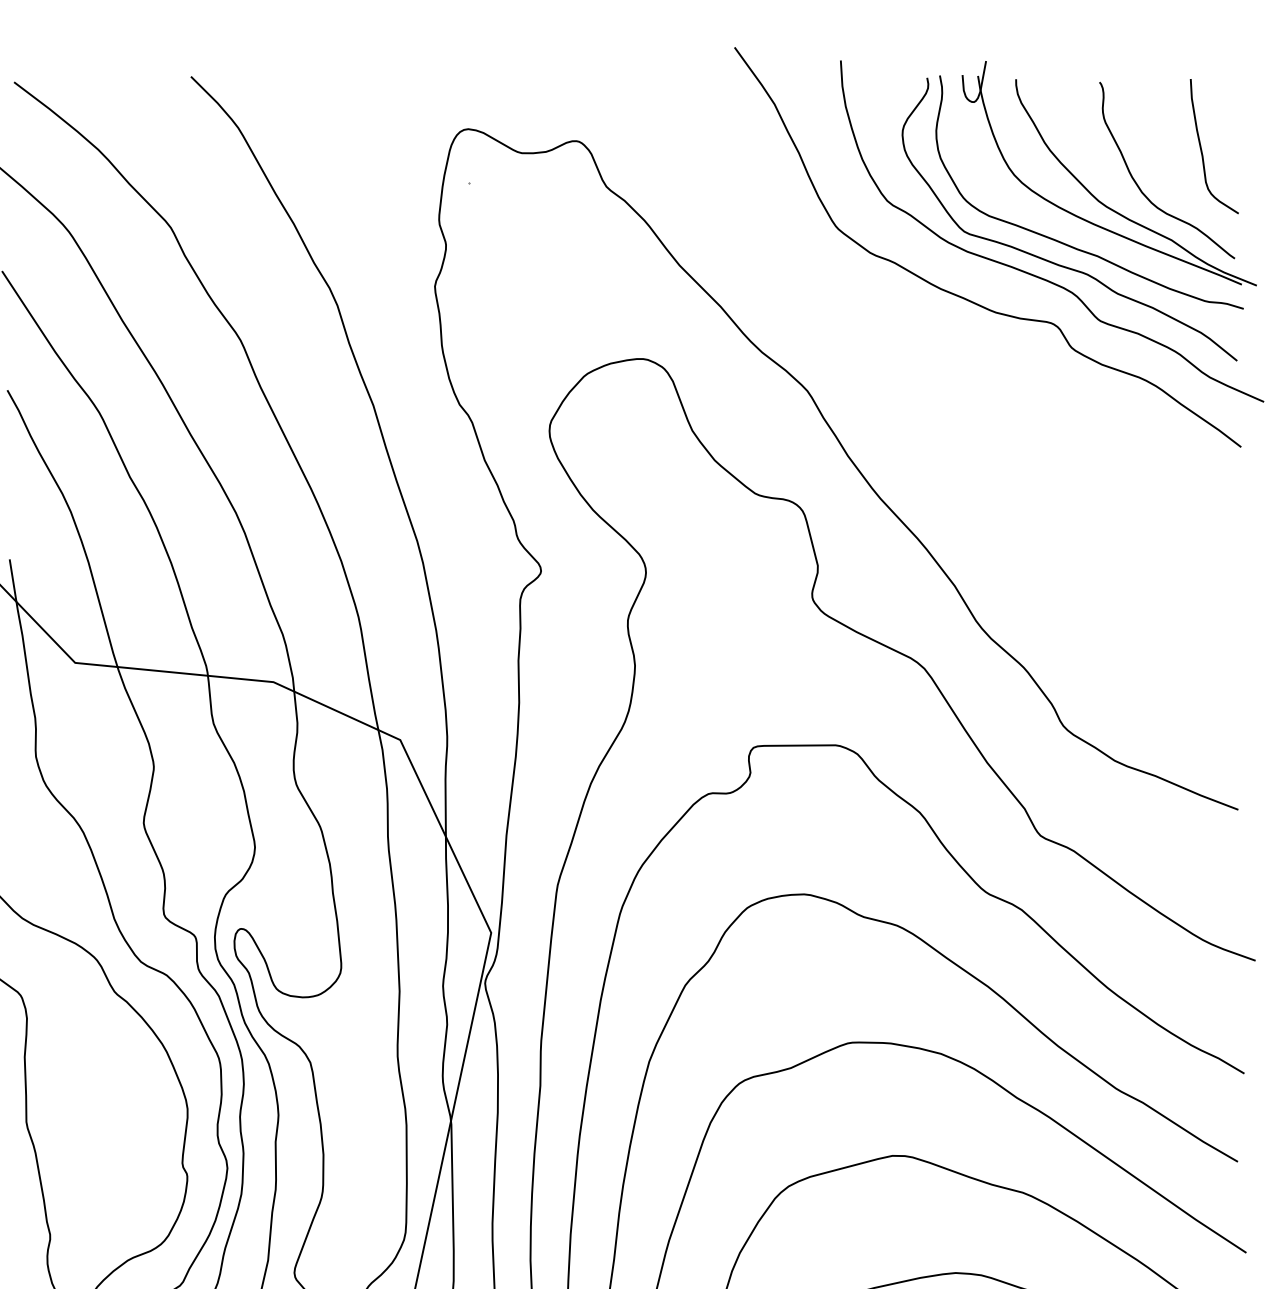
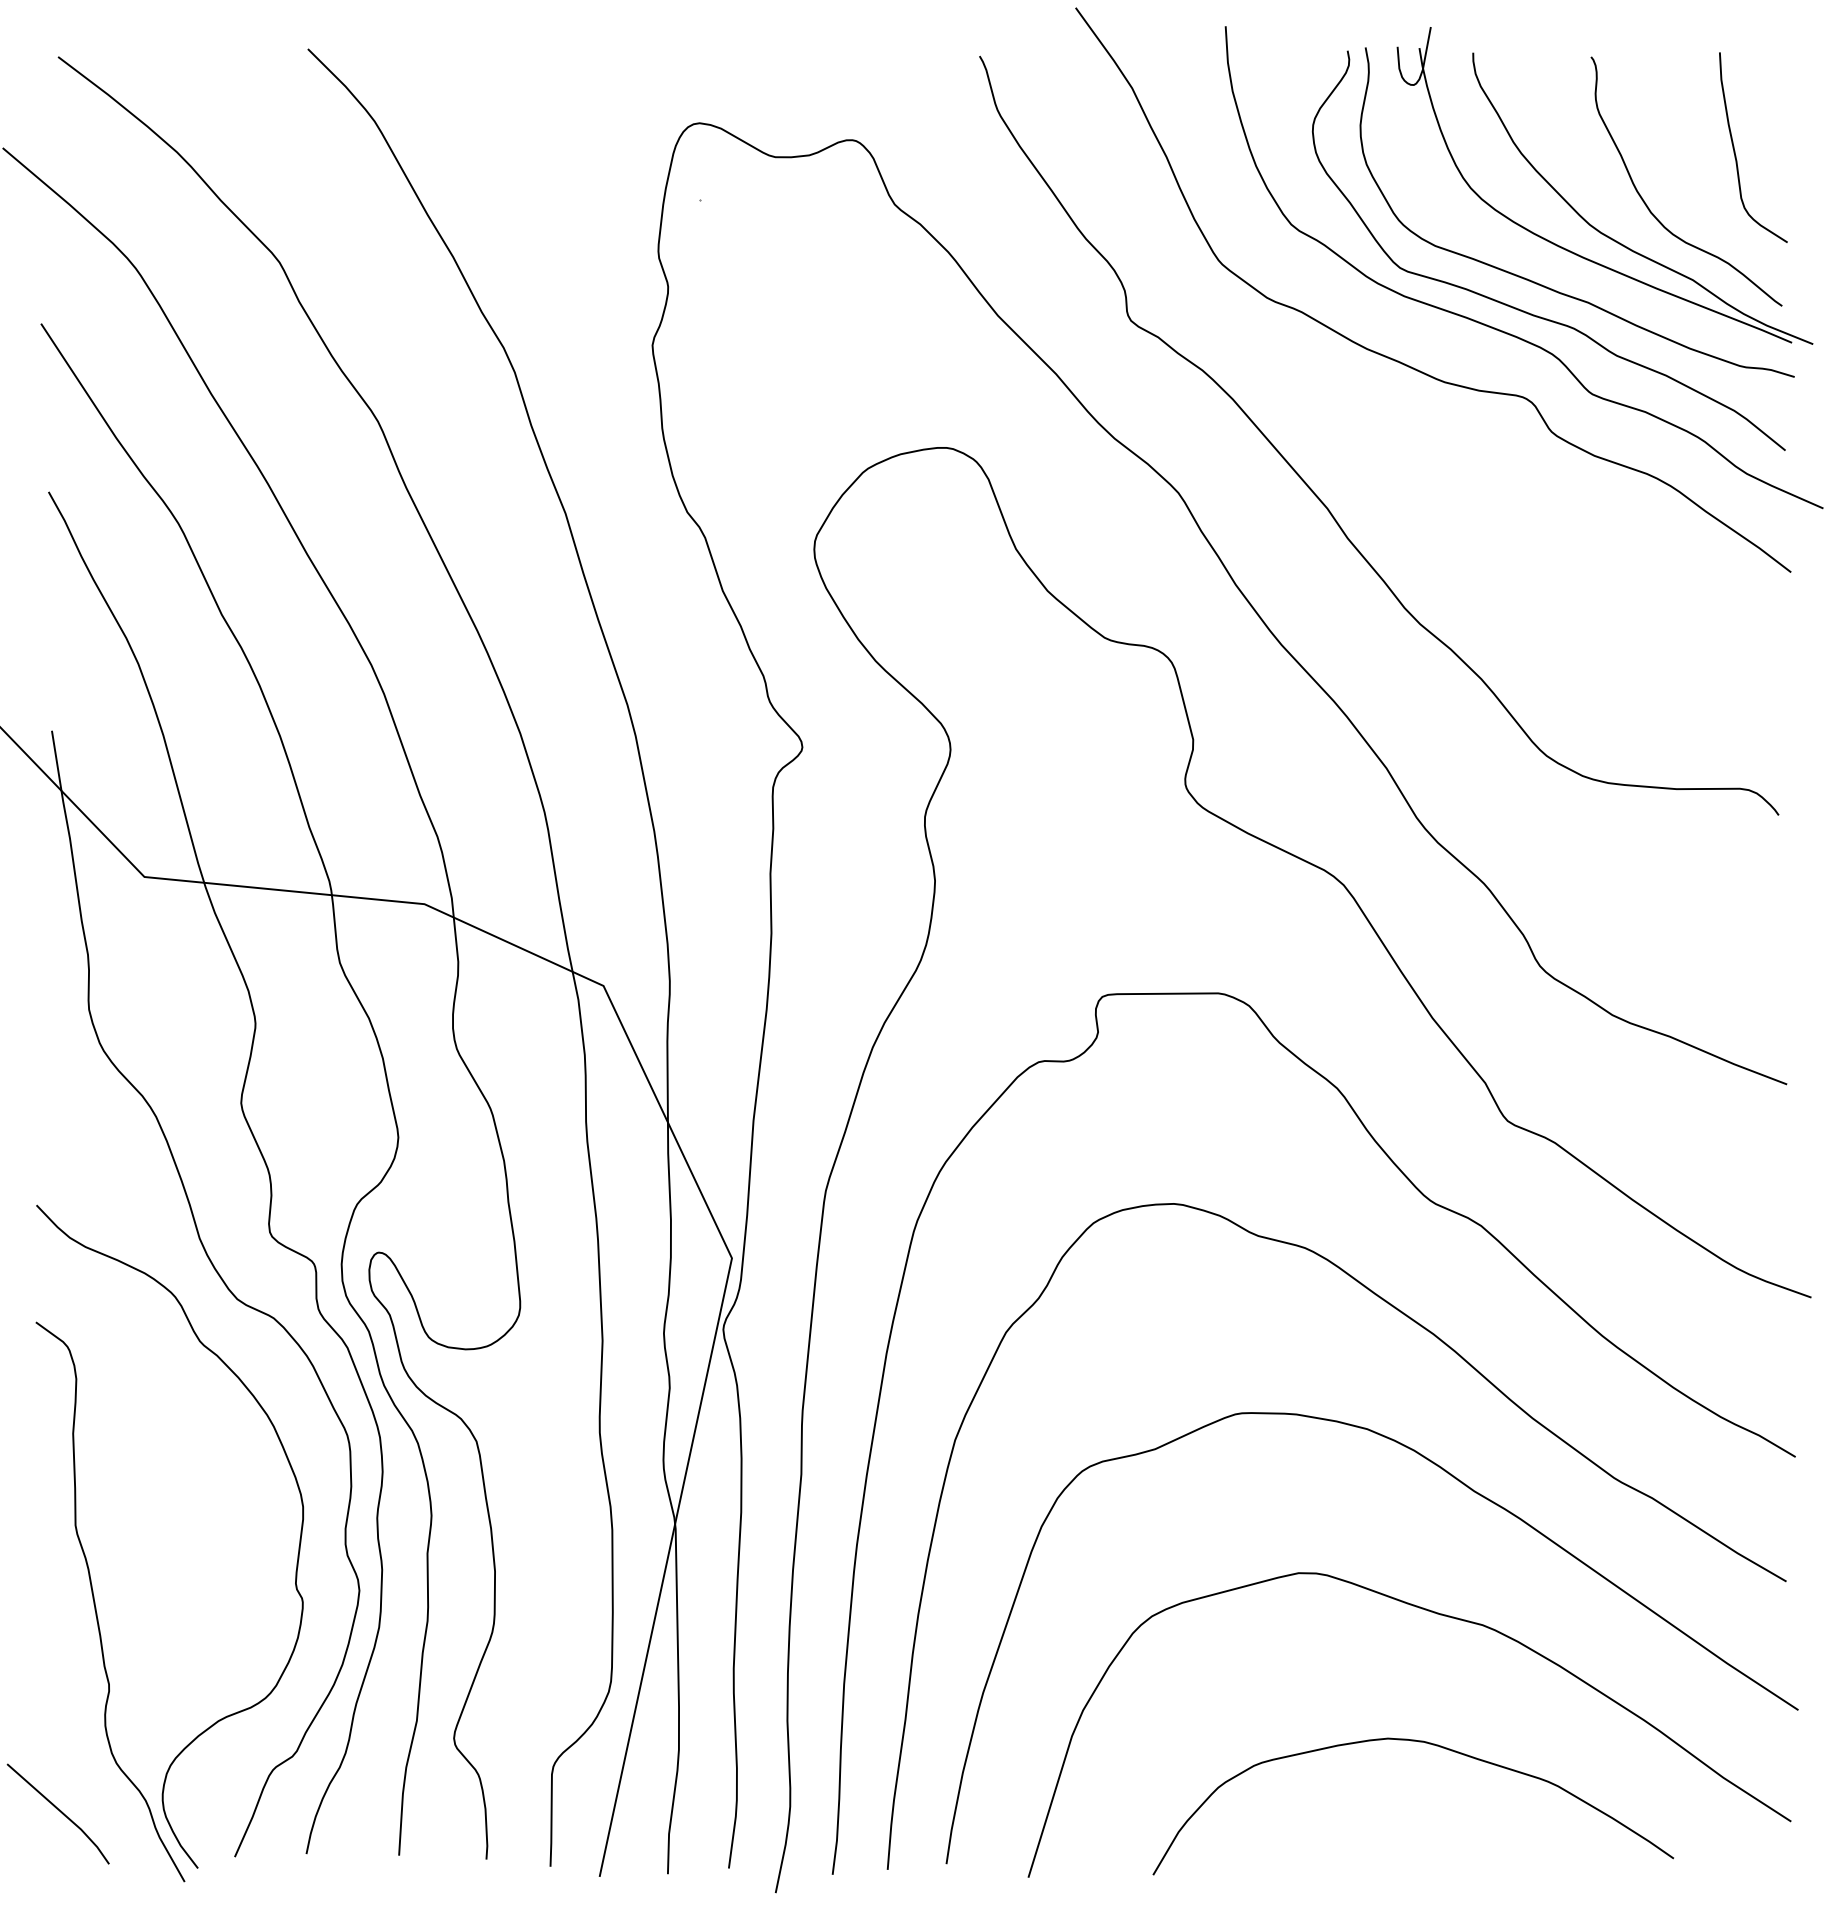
curve: (903, 389) -> (1313, 490), added

